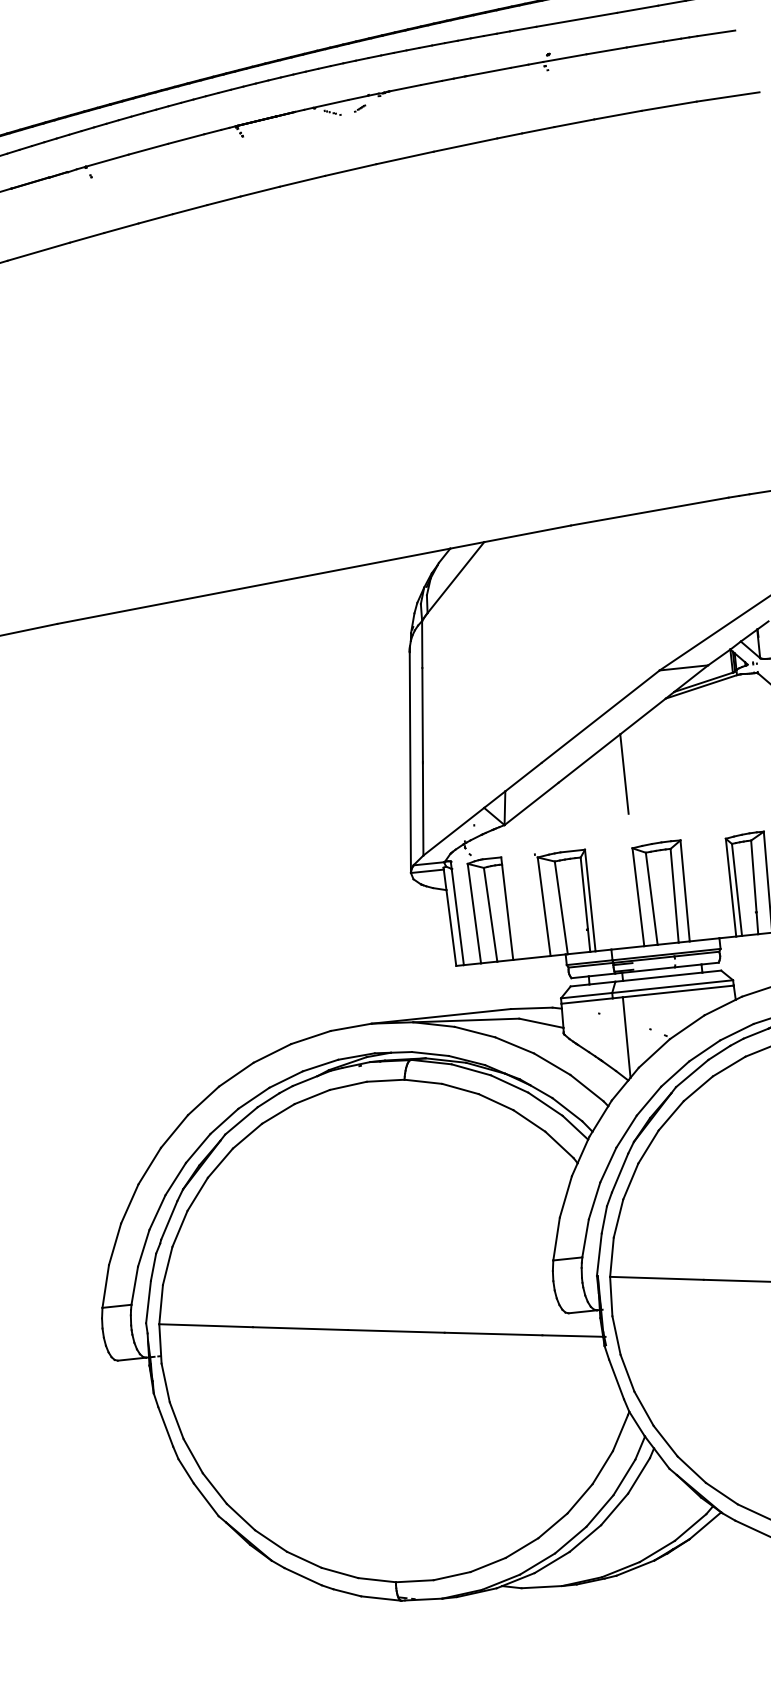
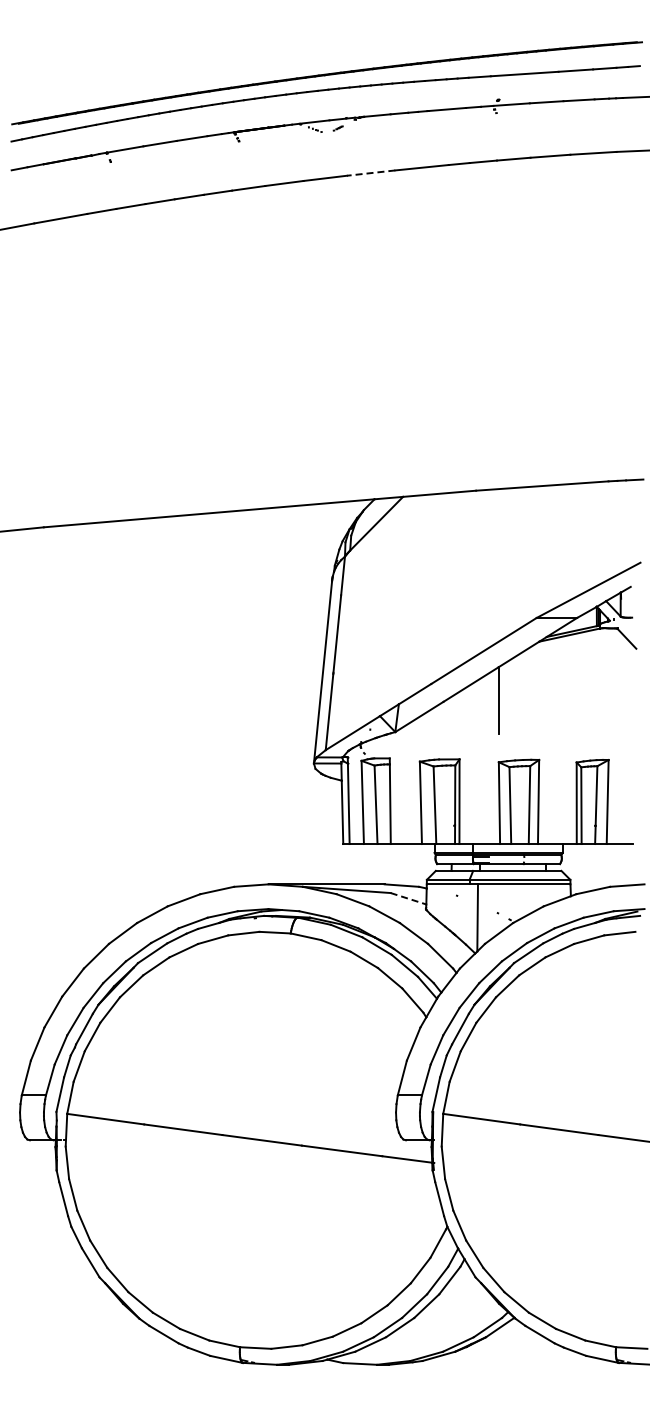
line: (404, 158) -> (370, 173), solid -> dashed
line: (541, 1022) -> (408, 898), solid -> dashed

